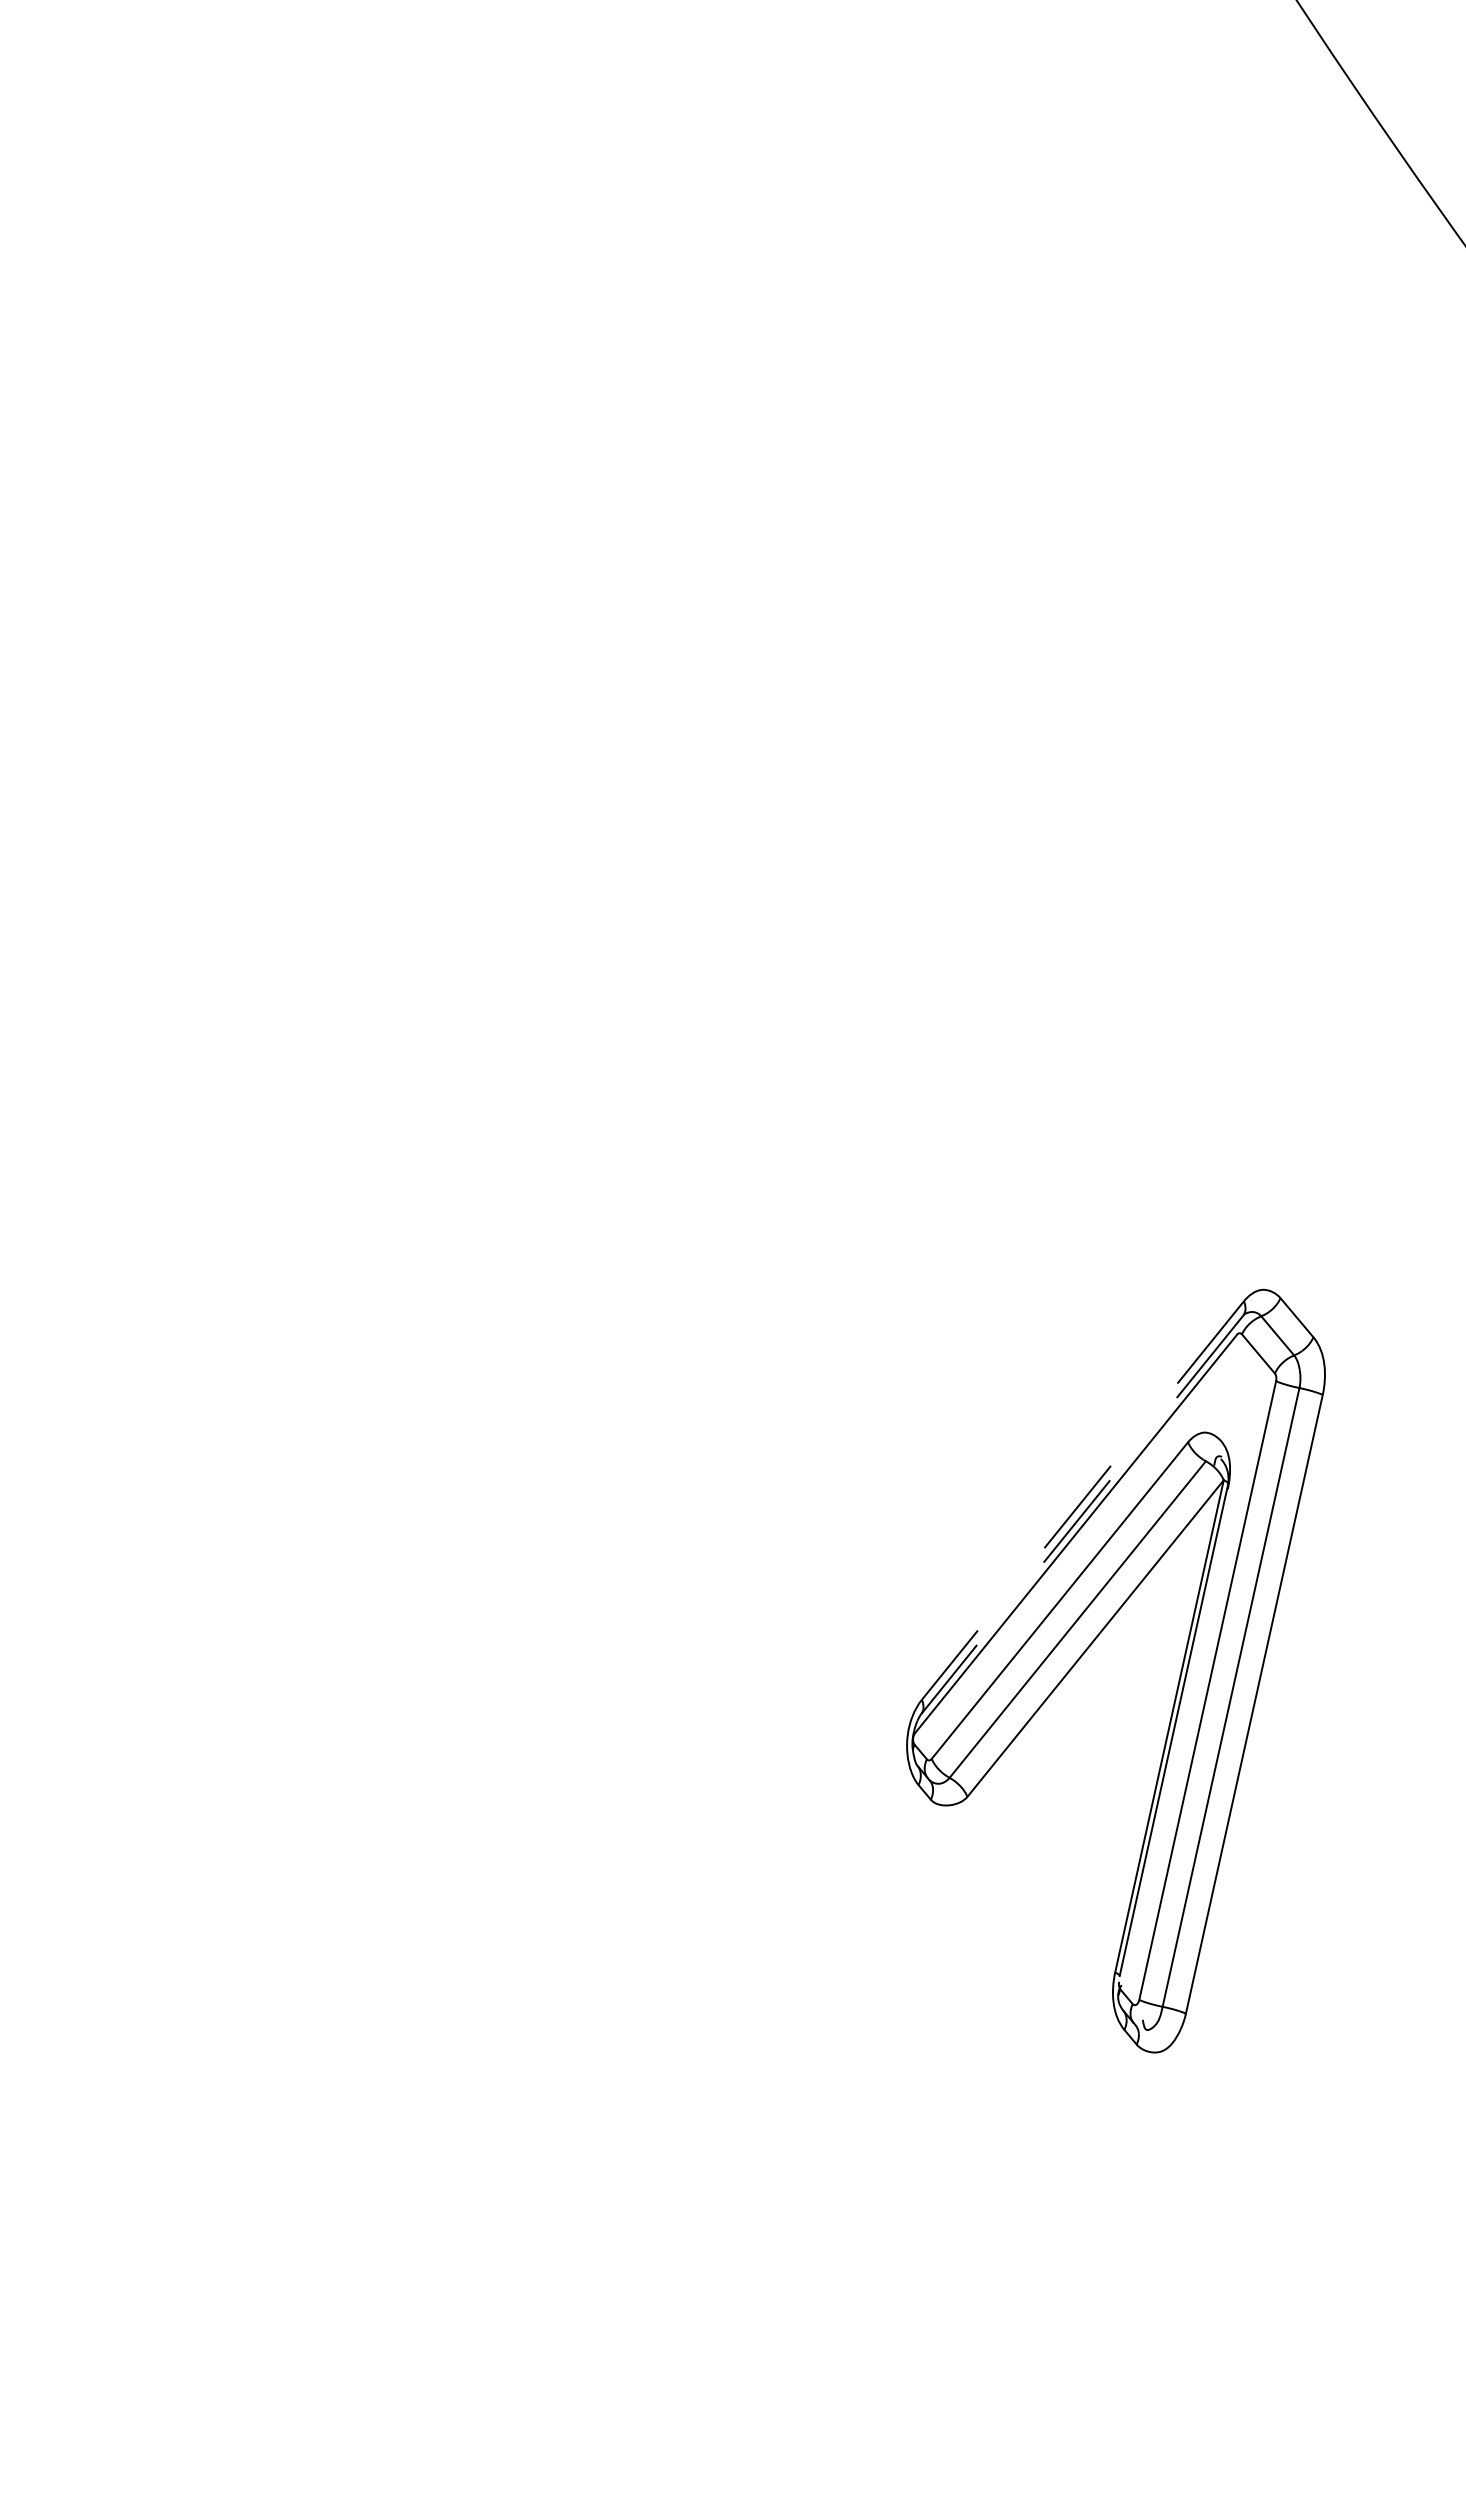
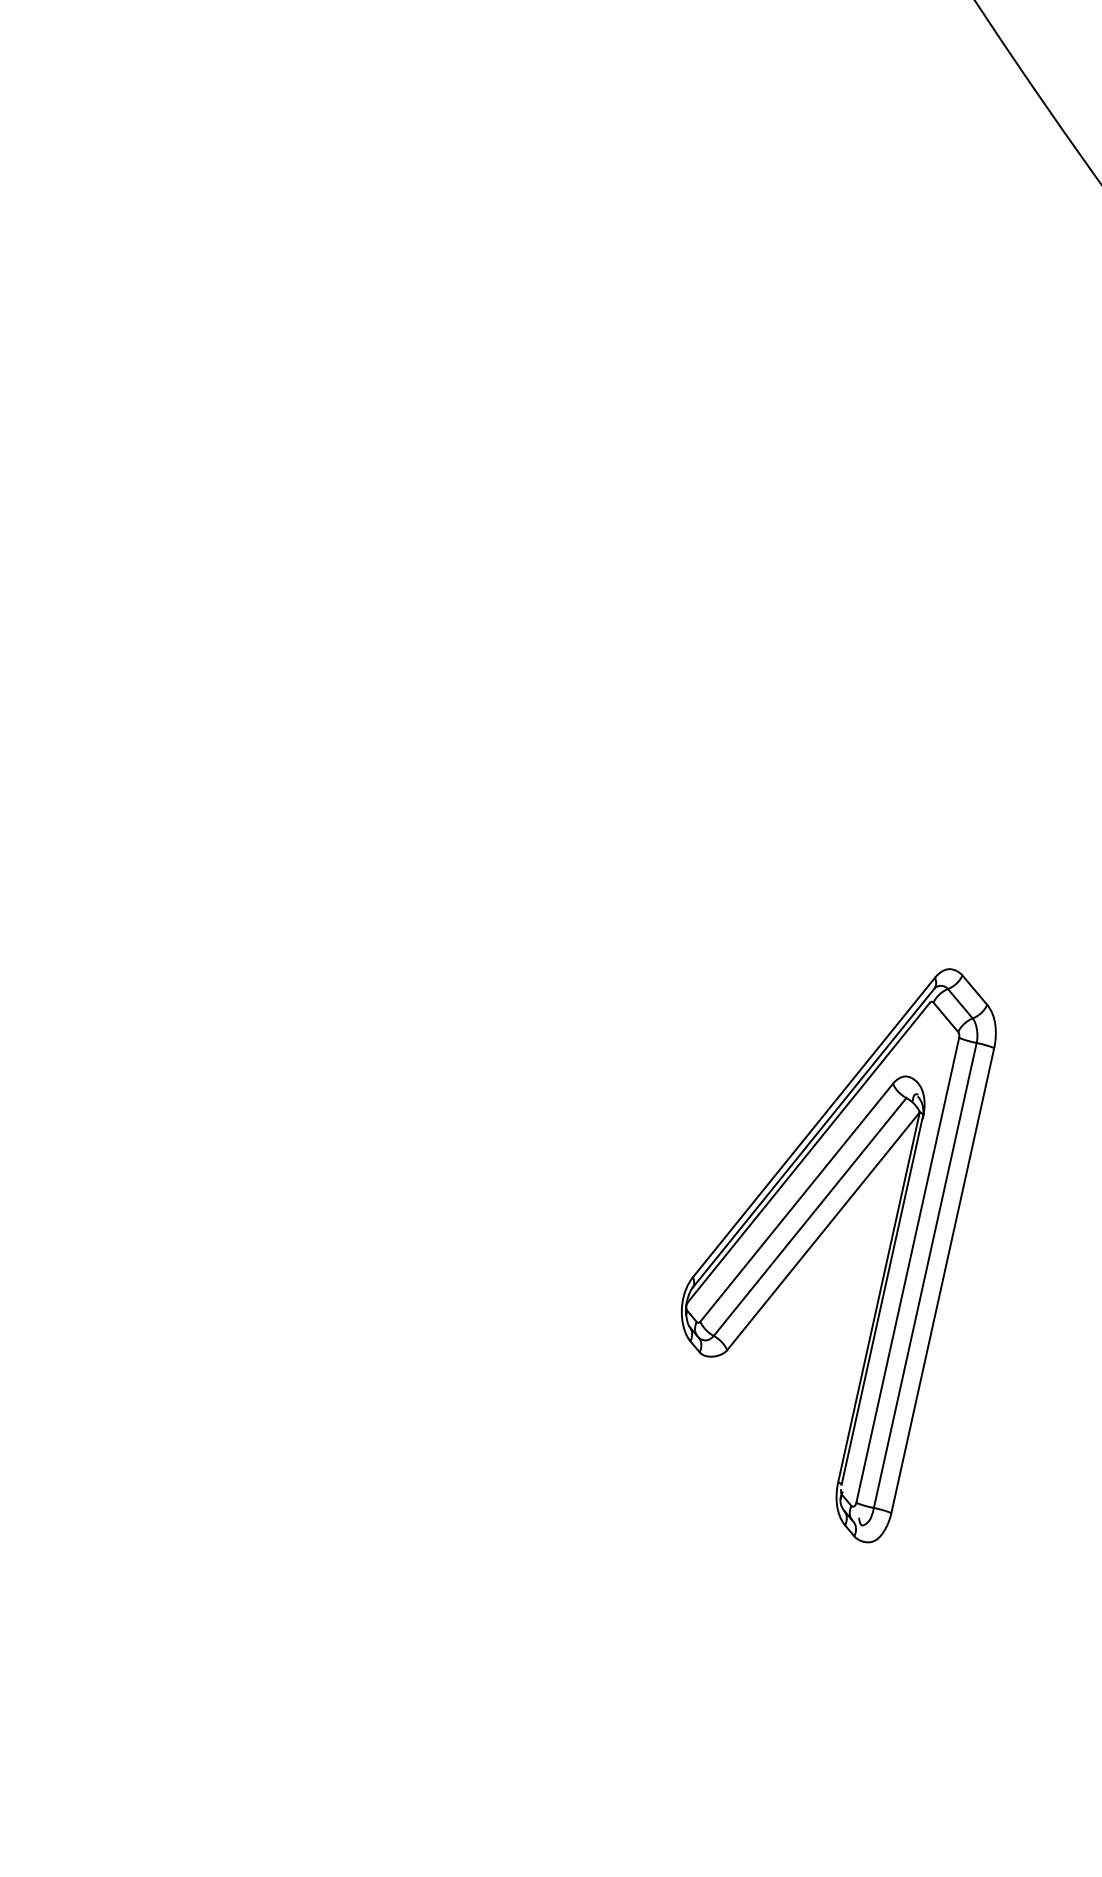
line: (1082, 1500) -> (813, 1127), dashed -> solid
line: (1081, 1515) -> (812, 1138), dashed -> solid

